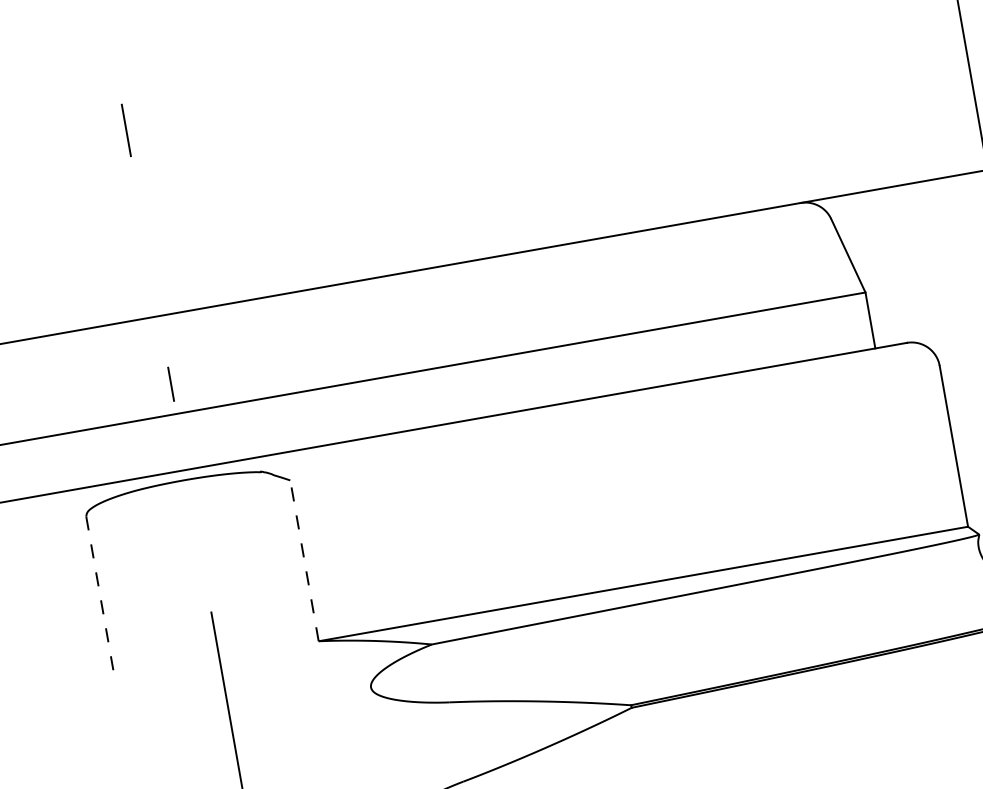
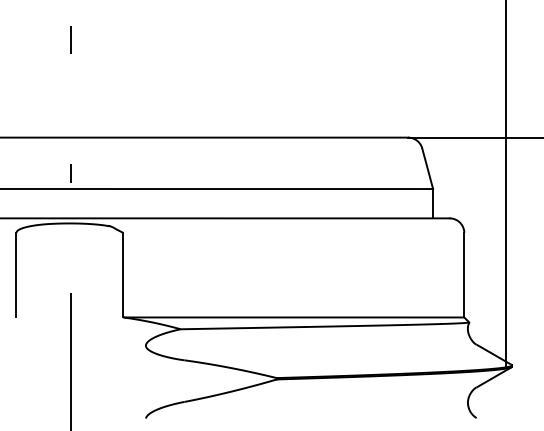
line: (304, 559) -> (123, 274), dashed -> solid
line: (100, 597) -> (16, 275), dashed -> solid

